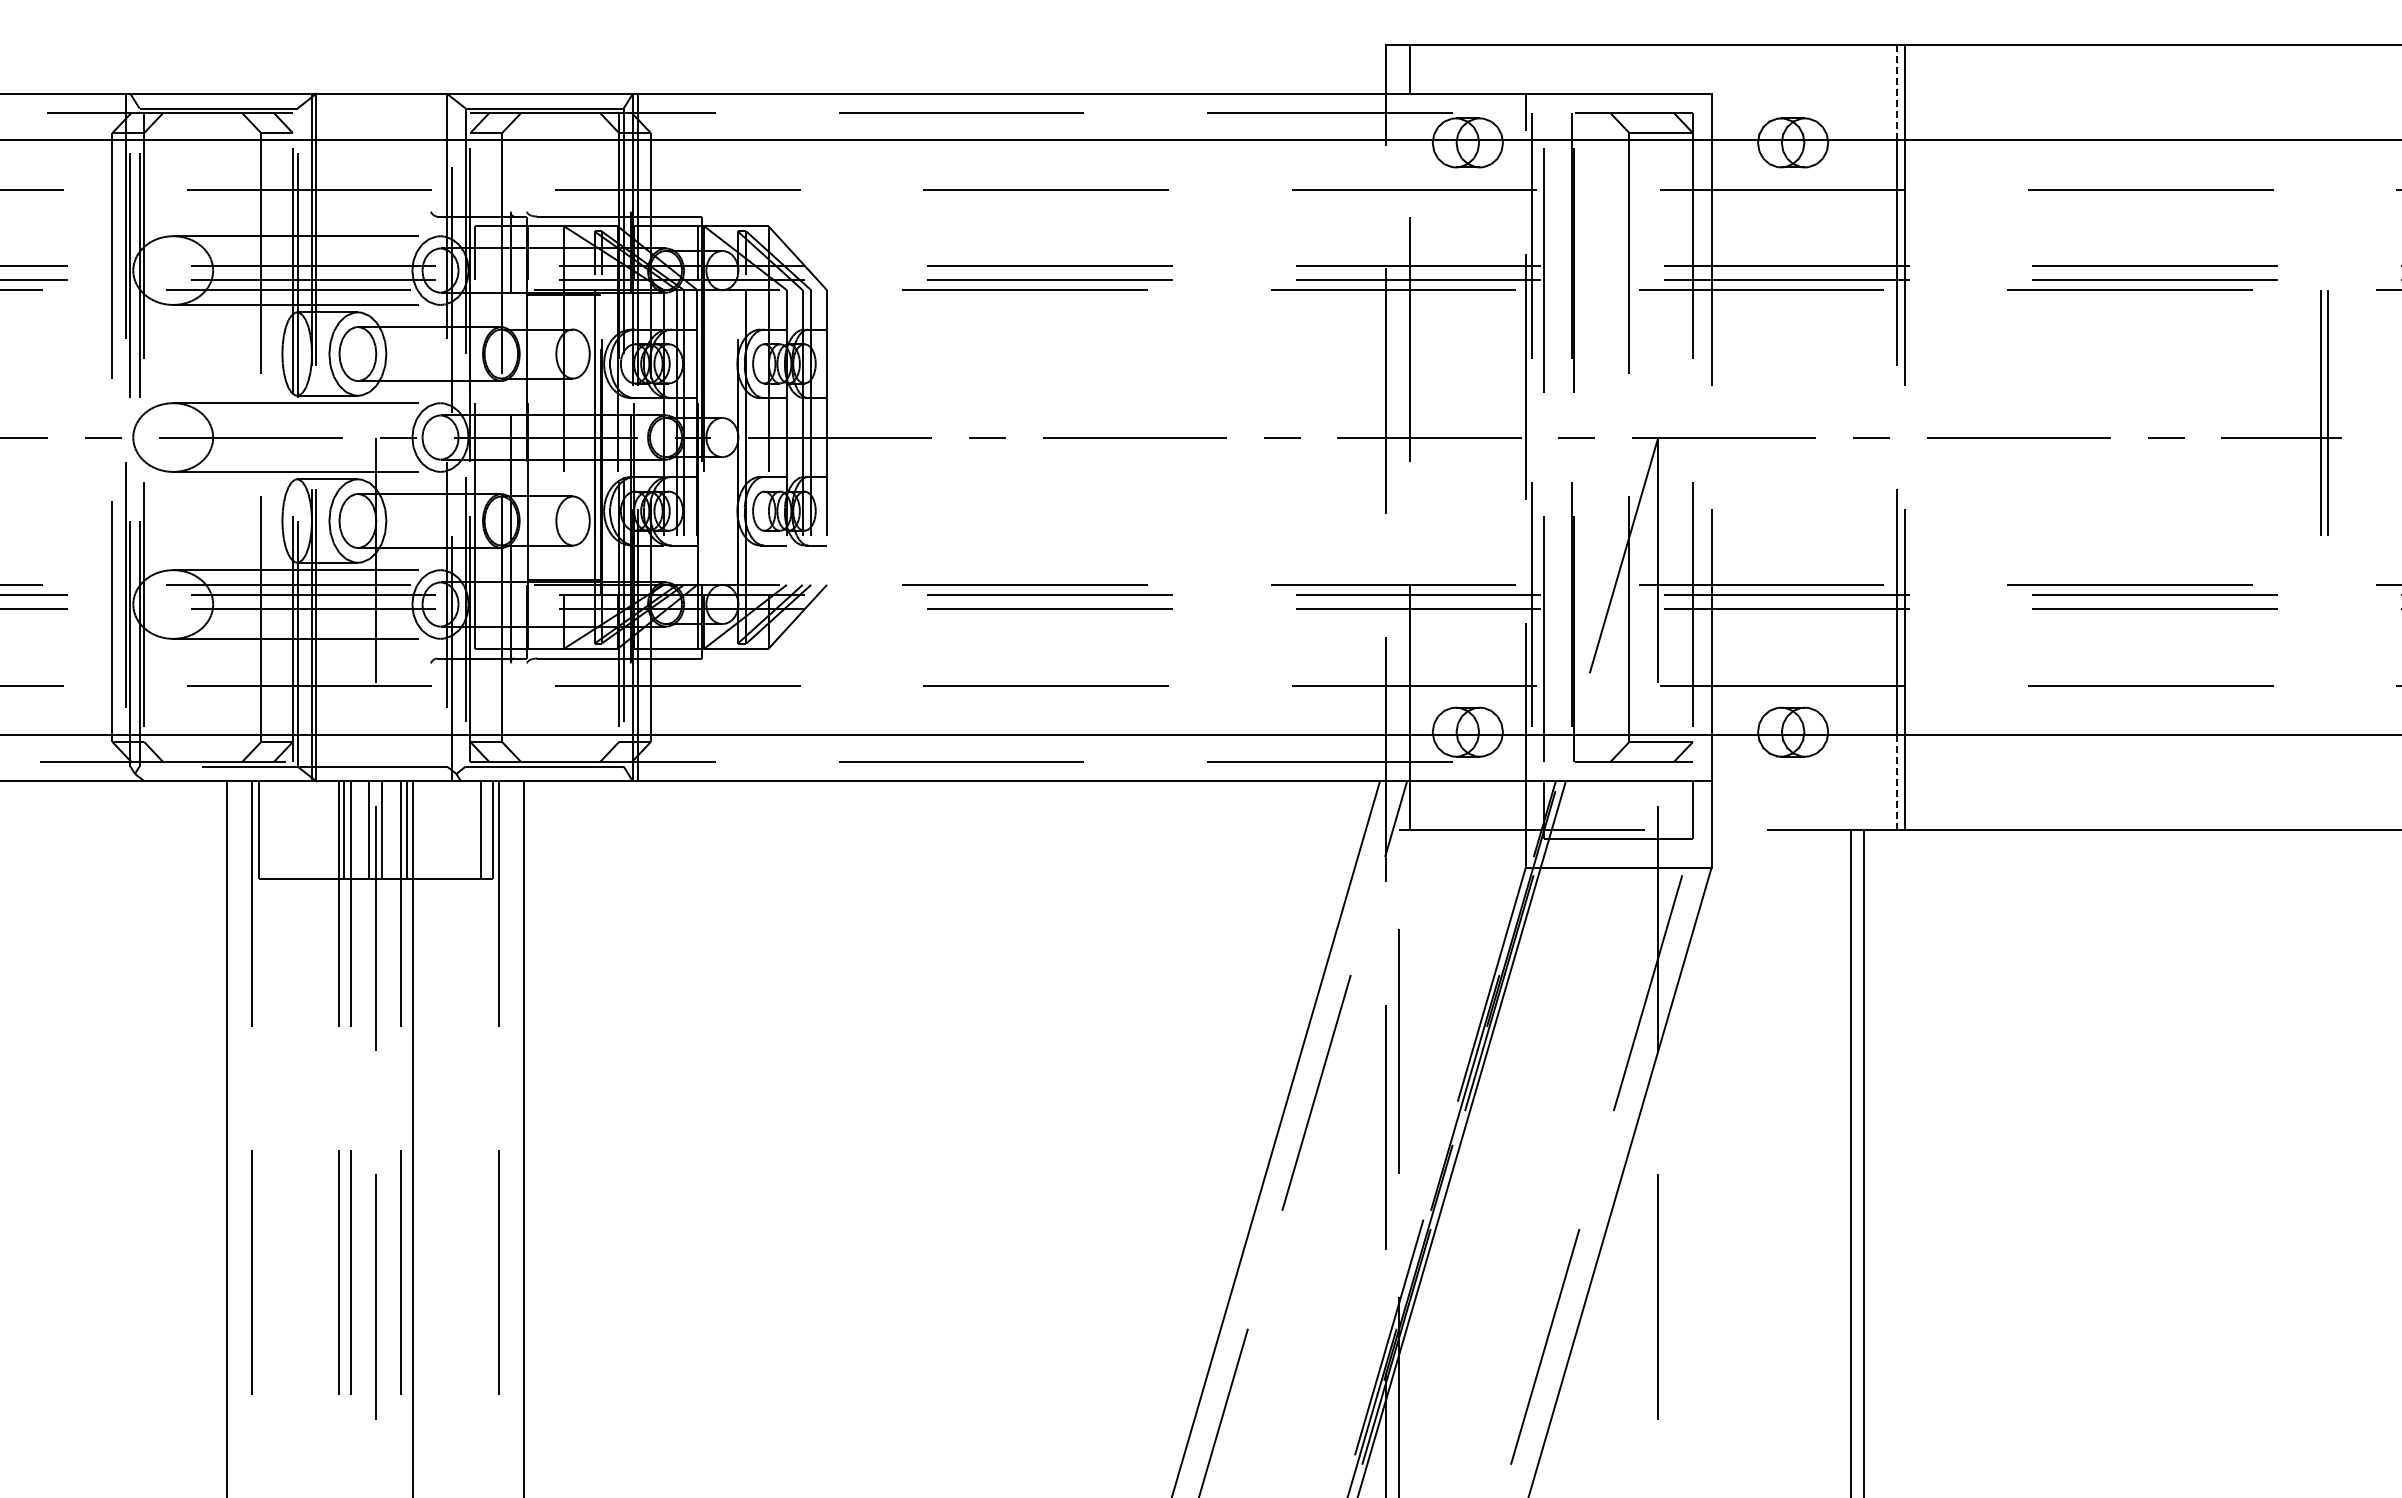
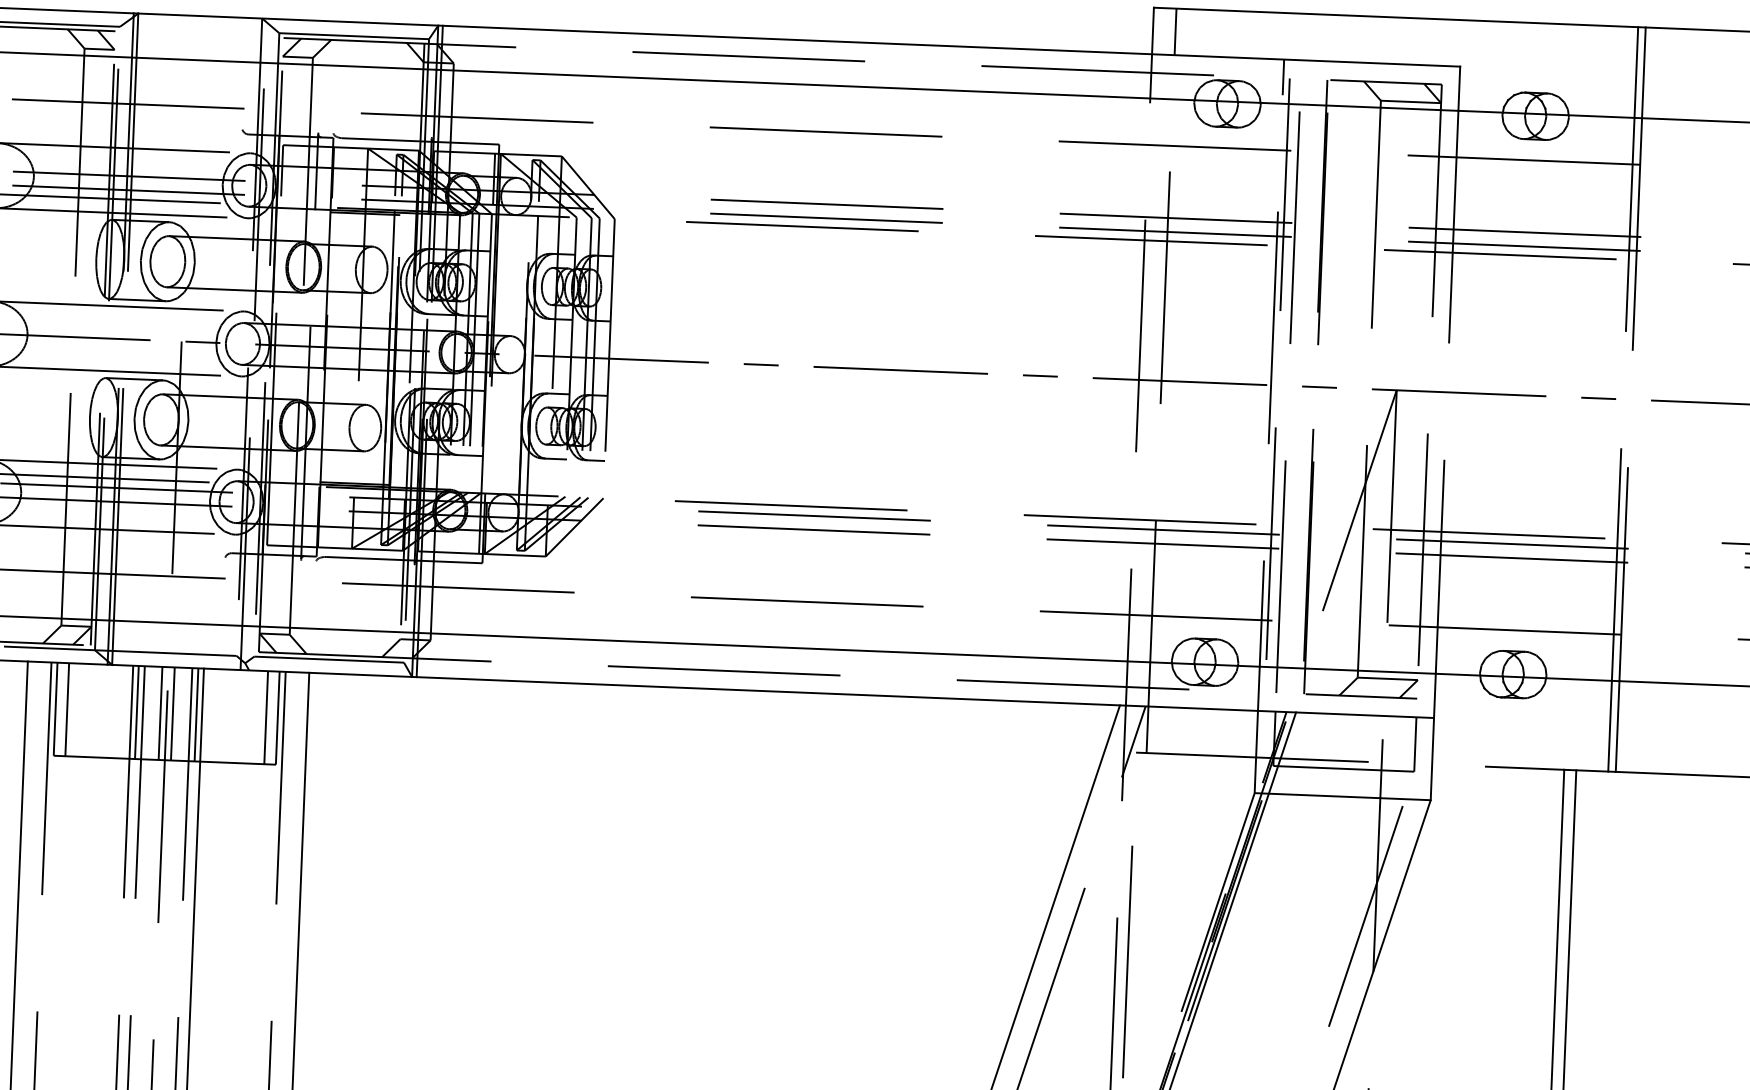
line: (1897, 92) -> (1636, 72), dashed -> solid
line: (1897, 782) -> (1610, 726), dashed -> solid
line: (270, 830) -> (66, 709), added

